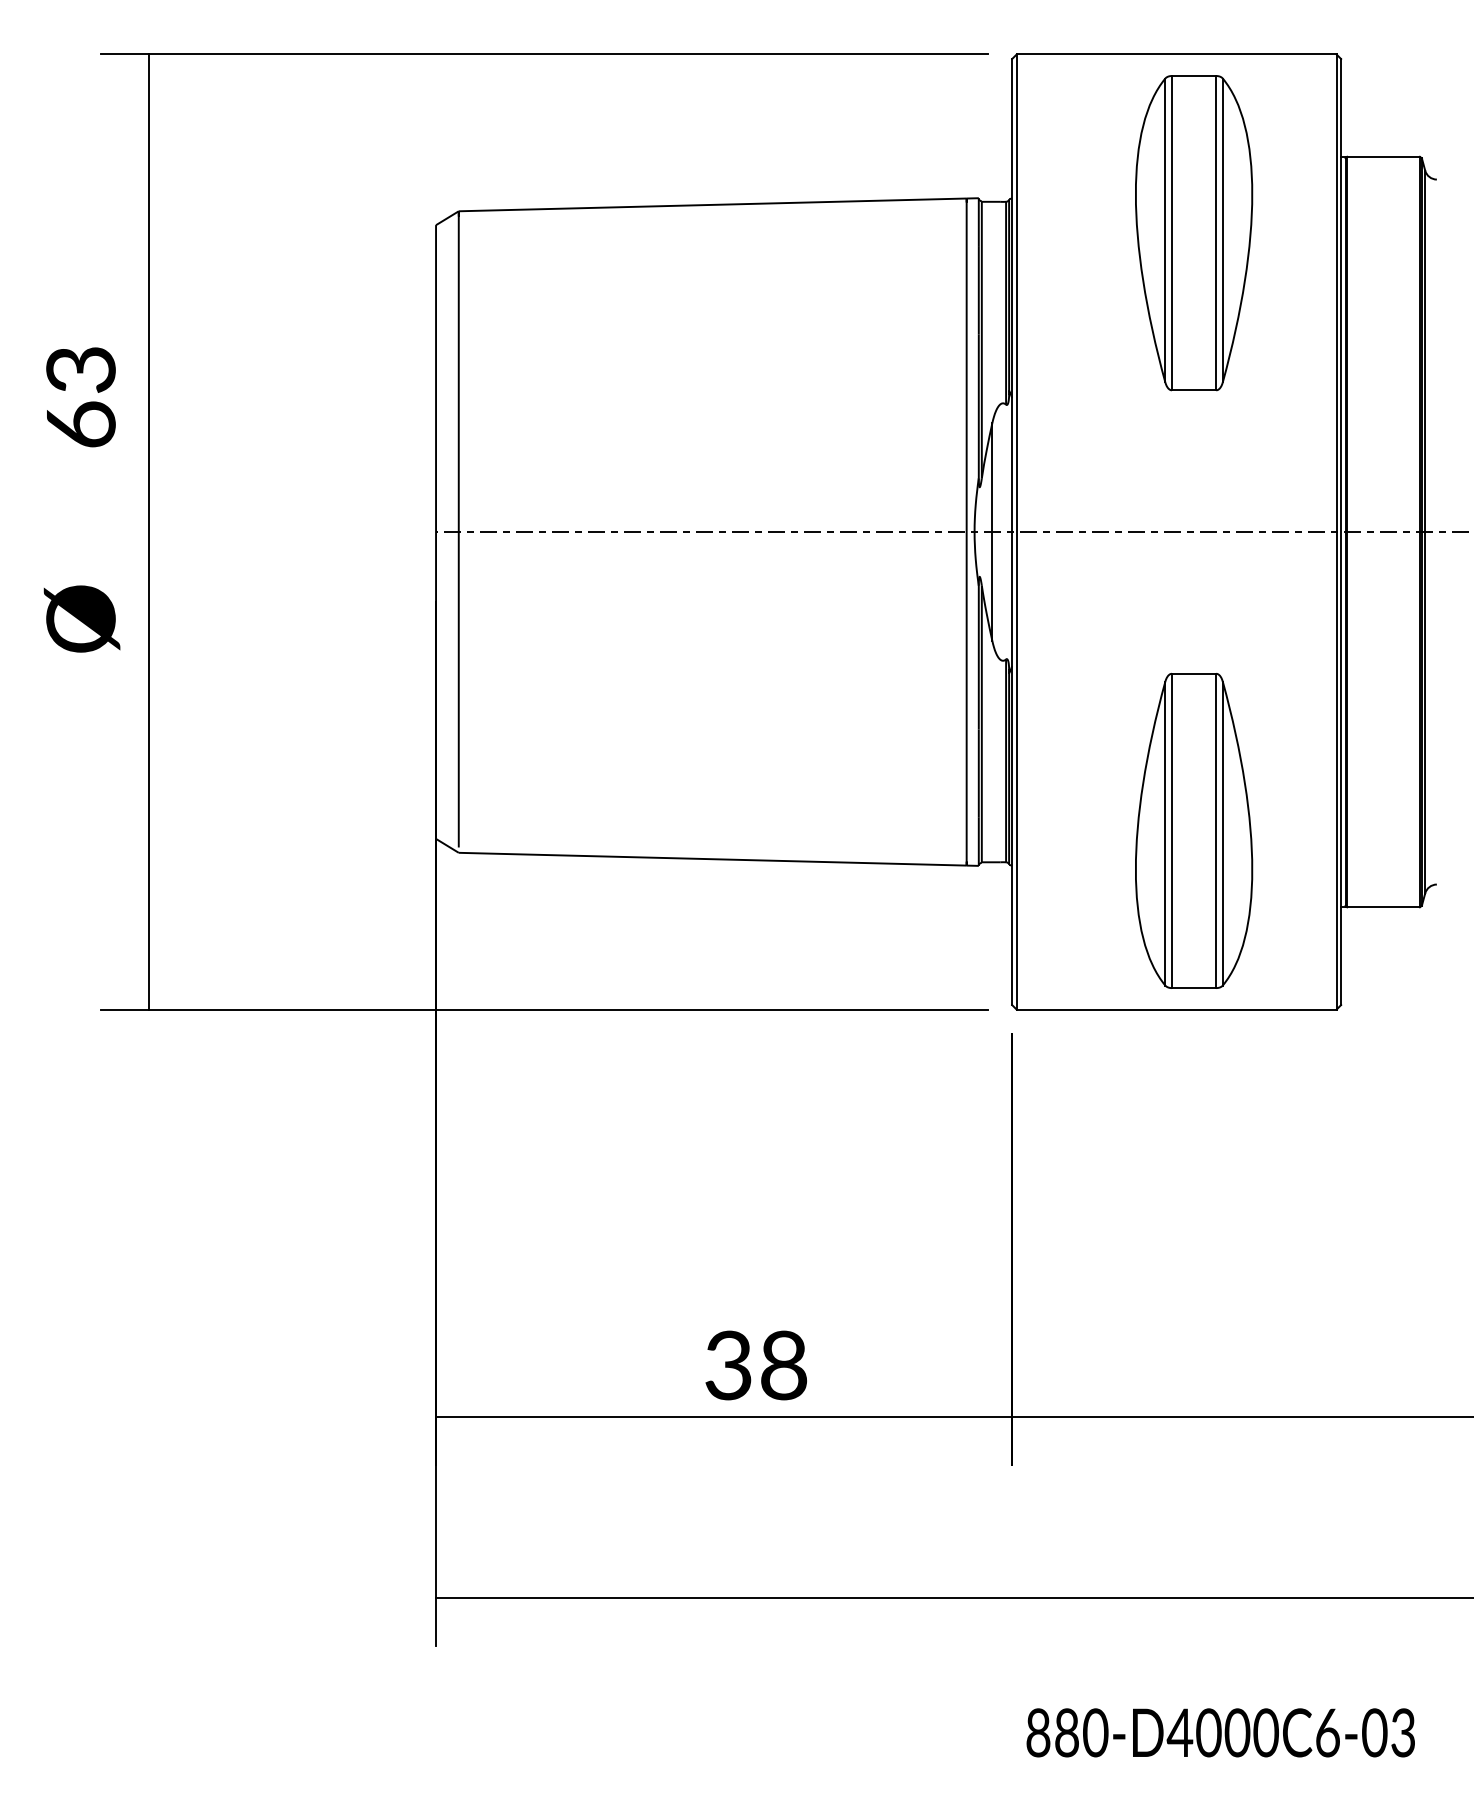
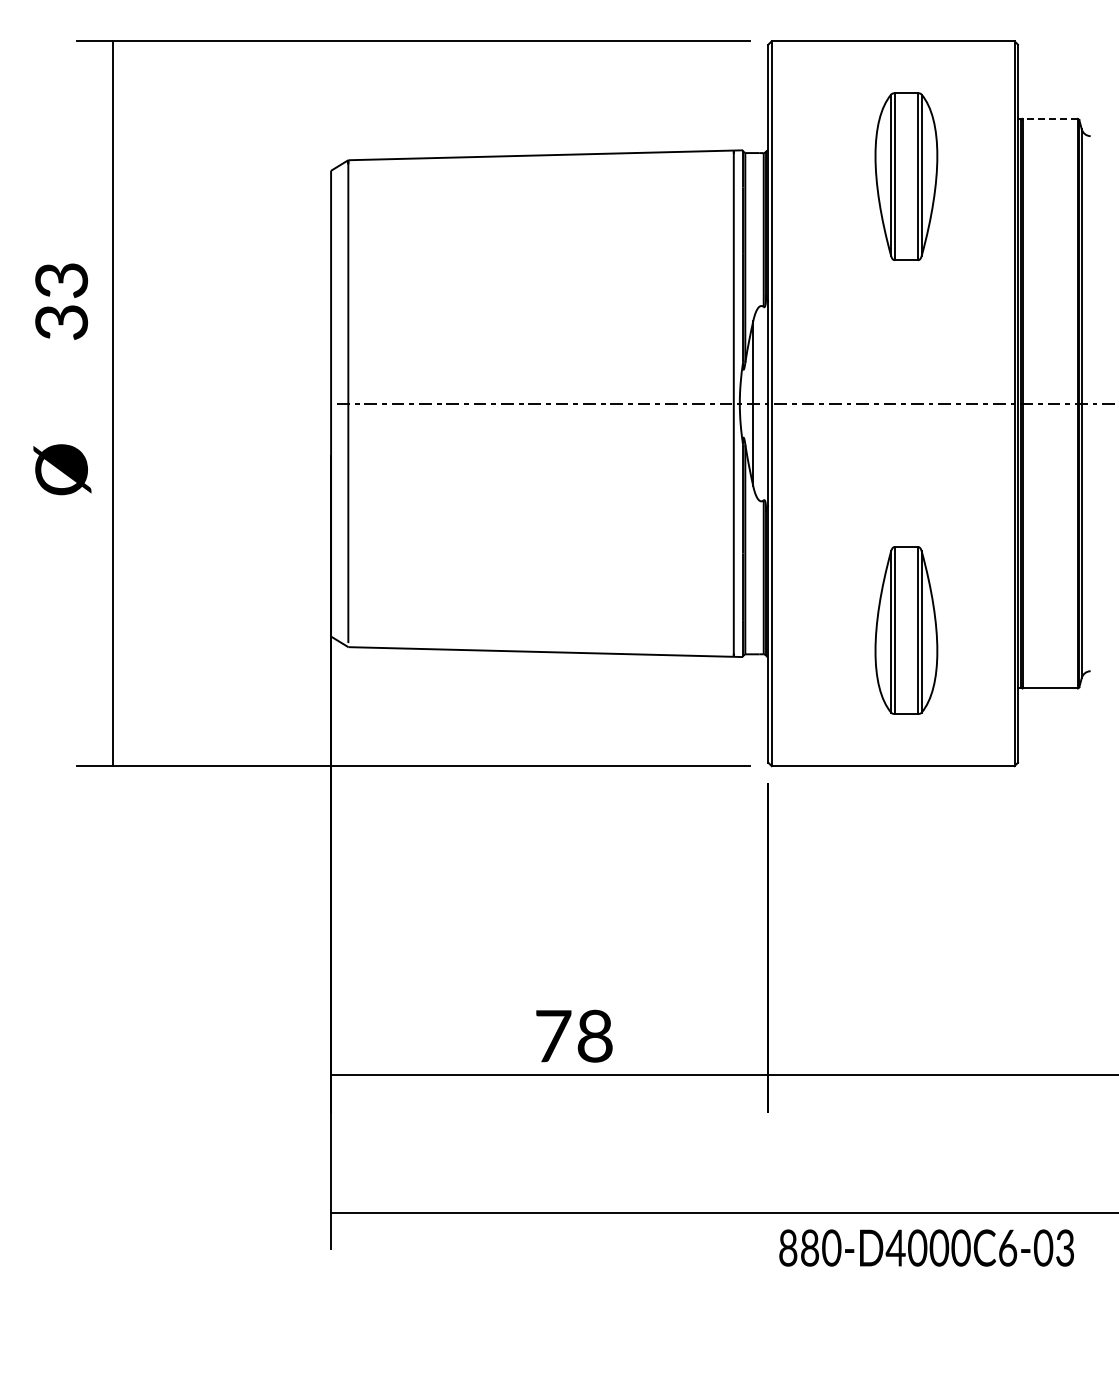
line: (1383, 156) -> (1050, 118), solid -> dashed
part: (1194, 232) -> (906, 176), size x0.7
text: (80, 423) -> (61, 321), 63 -> 33
part: (1194, 830) -> (906, 630), size x0.7
text: (729, 1364) -> (553, 1035), 38 -> 78
text: (1220, 1732) -> (926, 1247), moved

